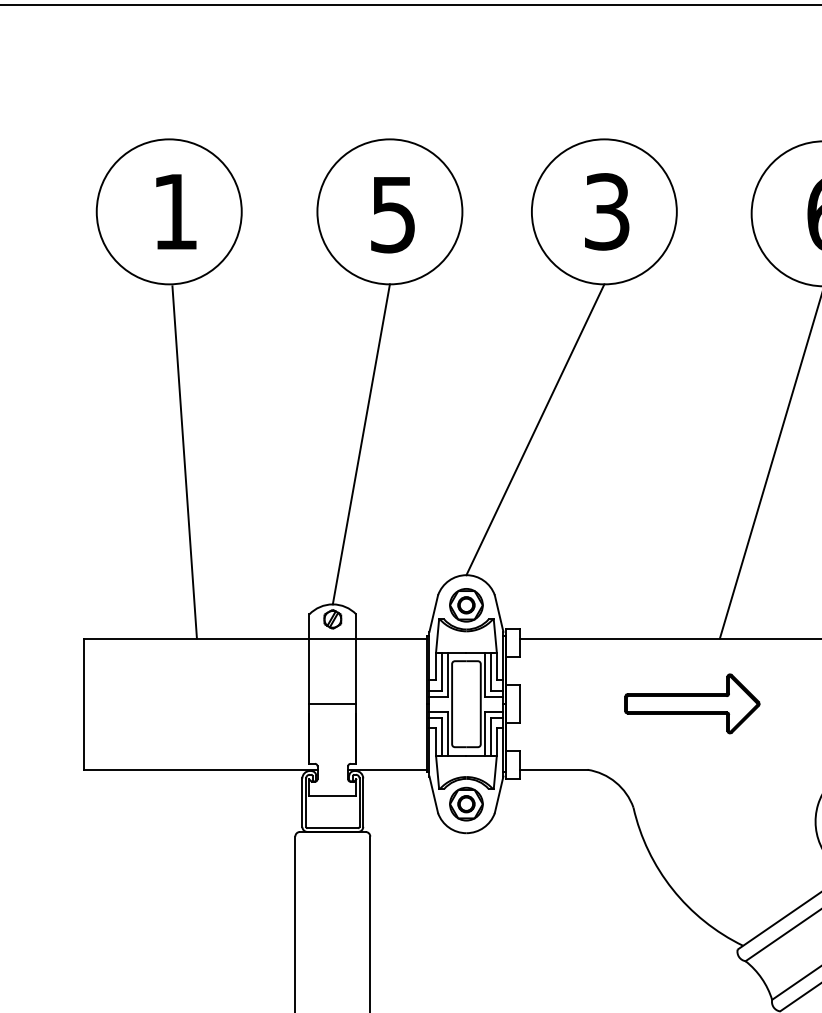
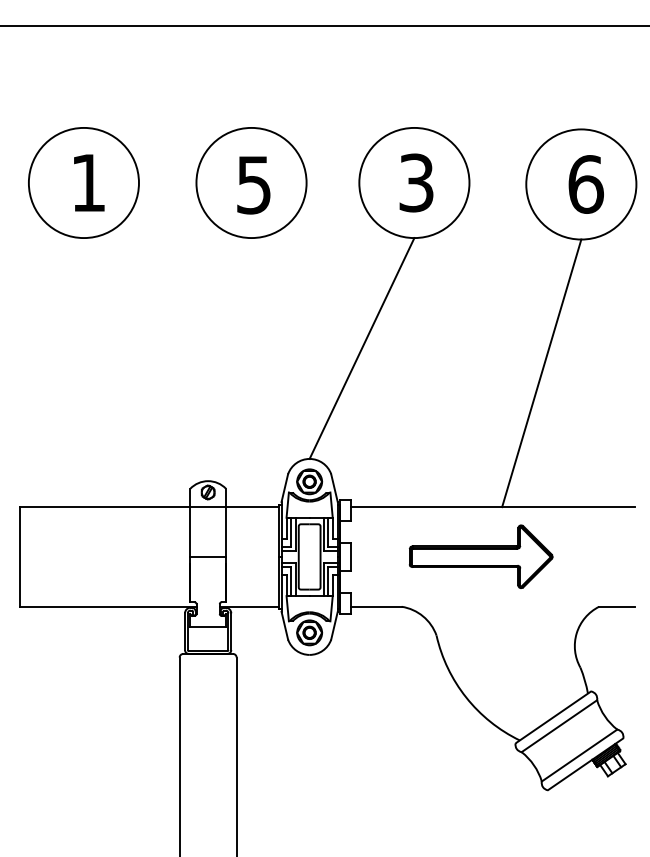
line: (360, 444) -> (229, 359), removed
line: (184, 462) -> (95, 373), removed
part: (692, 703) -> (481, 556), size x1.4

